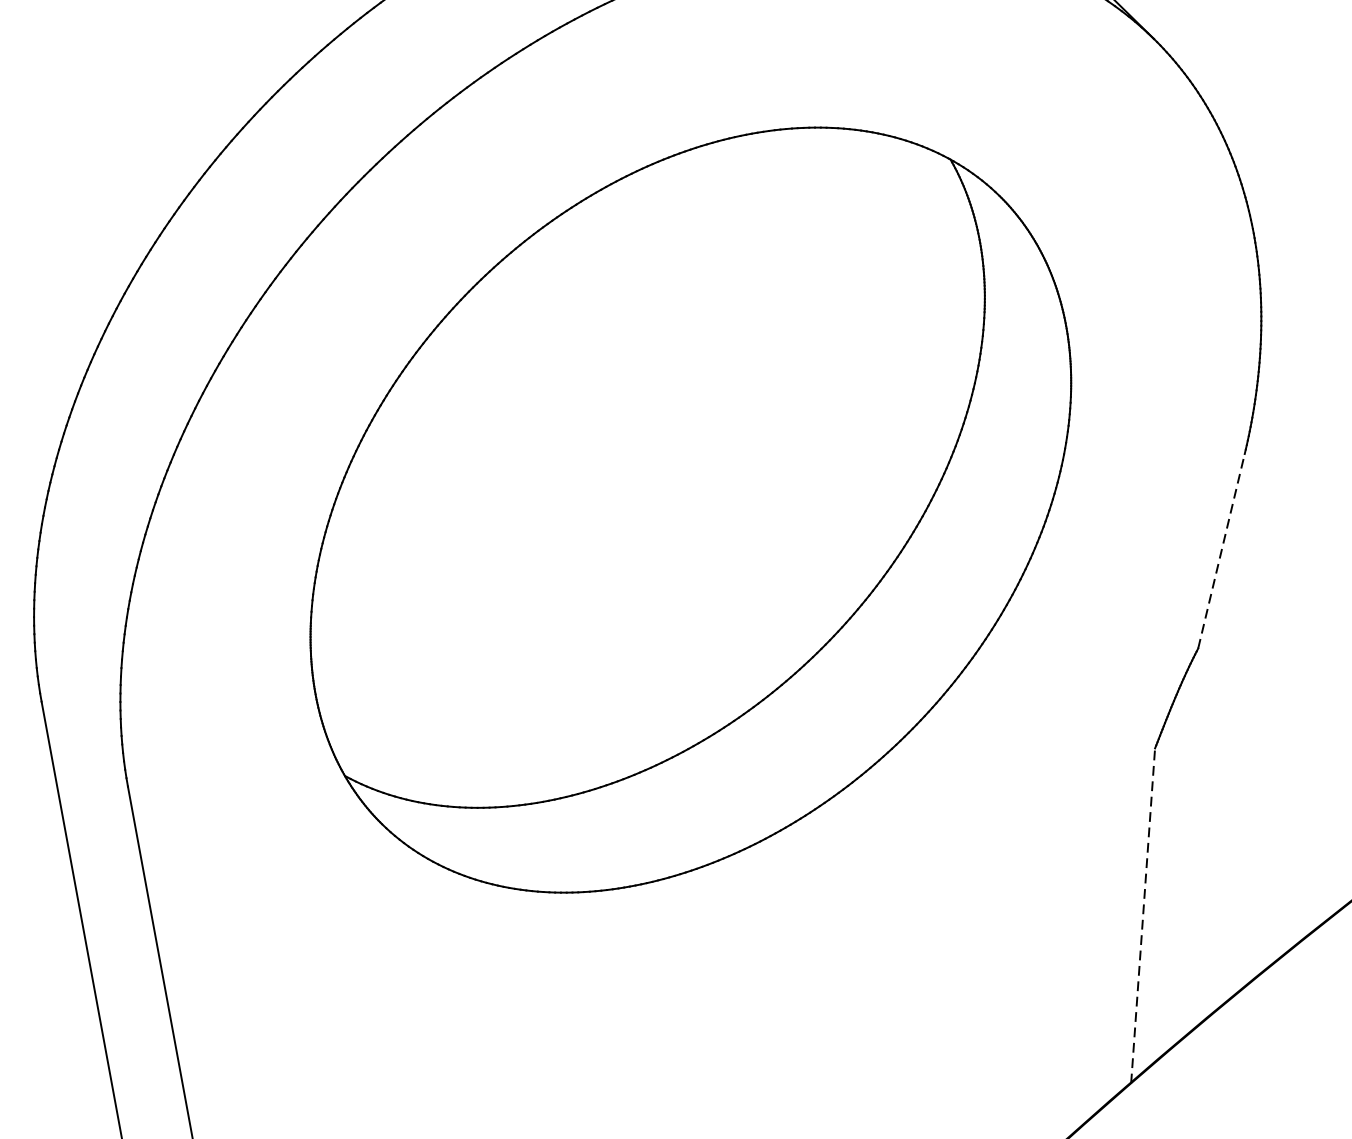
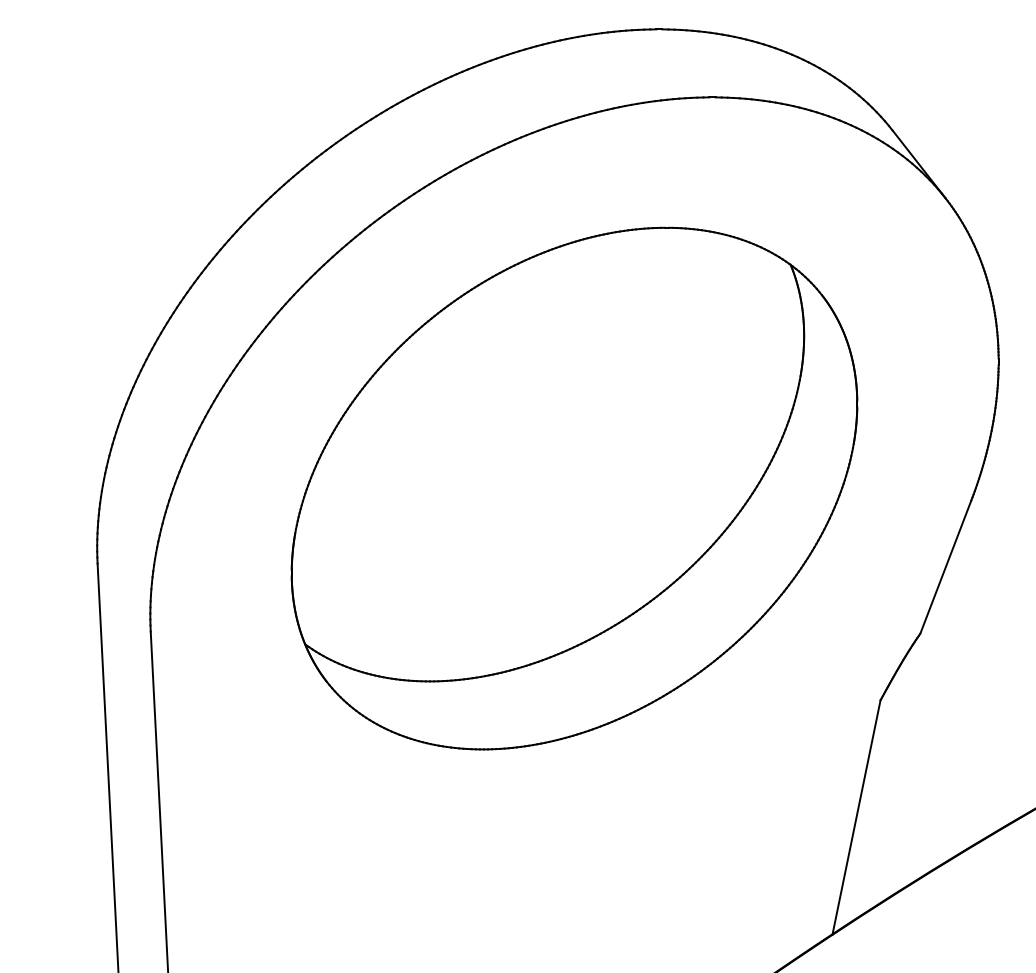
line: (1222, 550) -> (946, 566), dashed -> solid
line: (1143, 915) -> (856, 817), dashed -> solid

